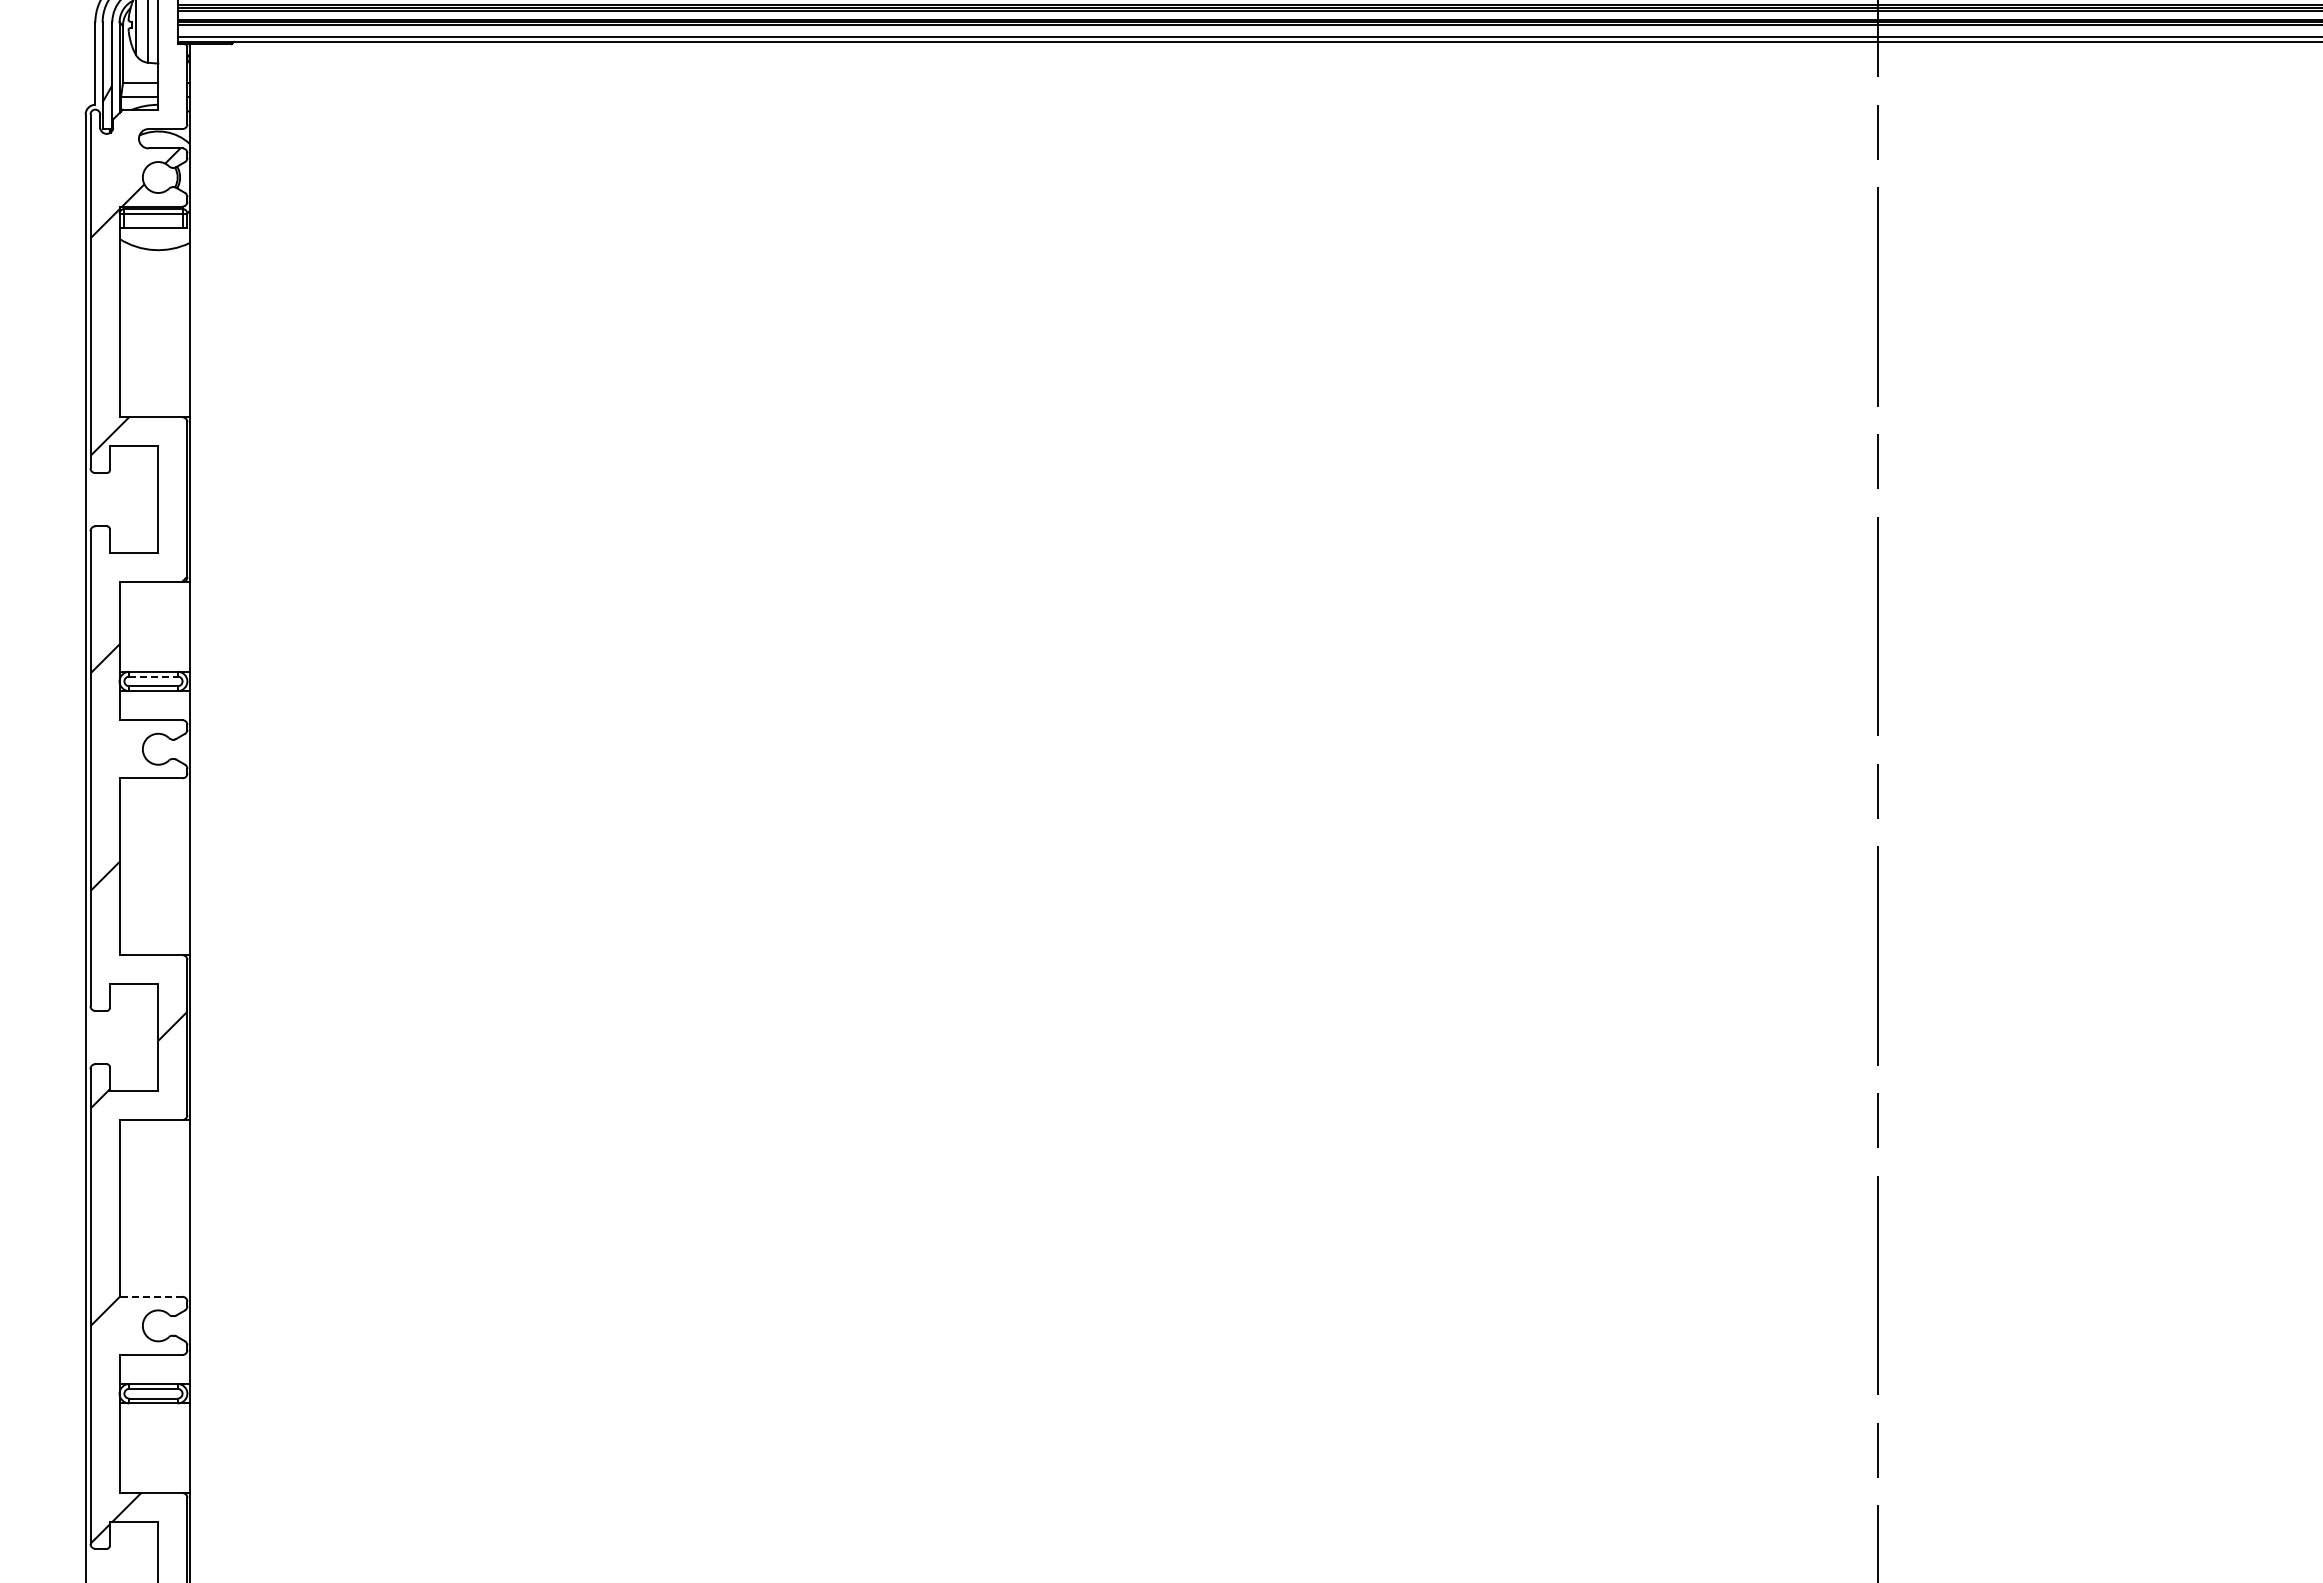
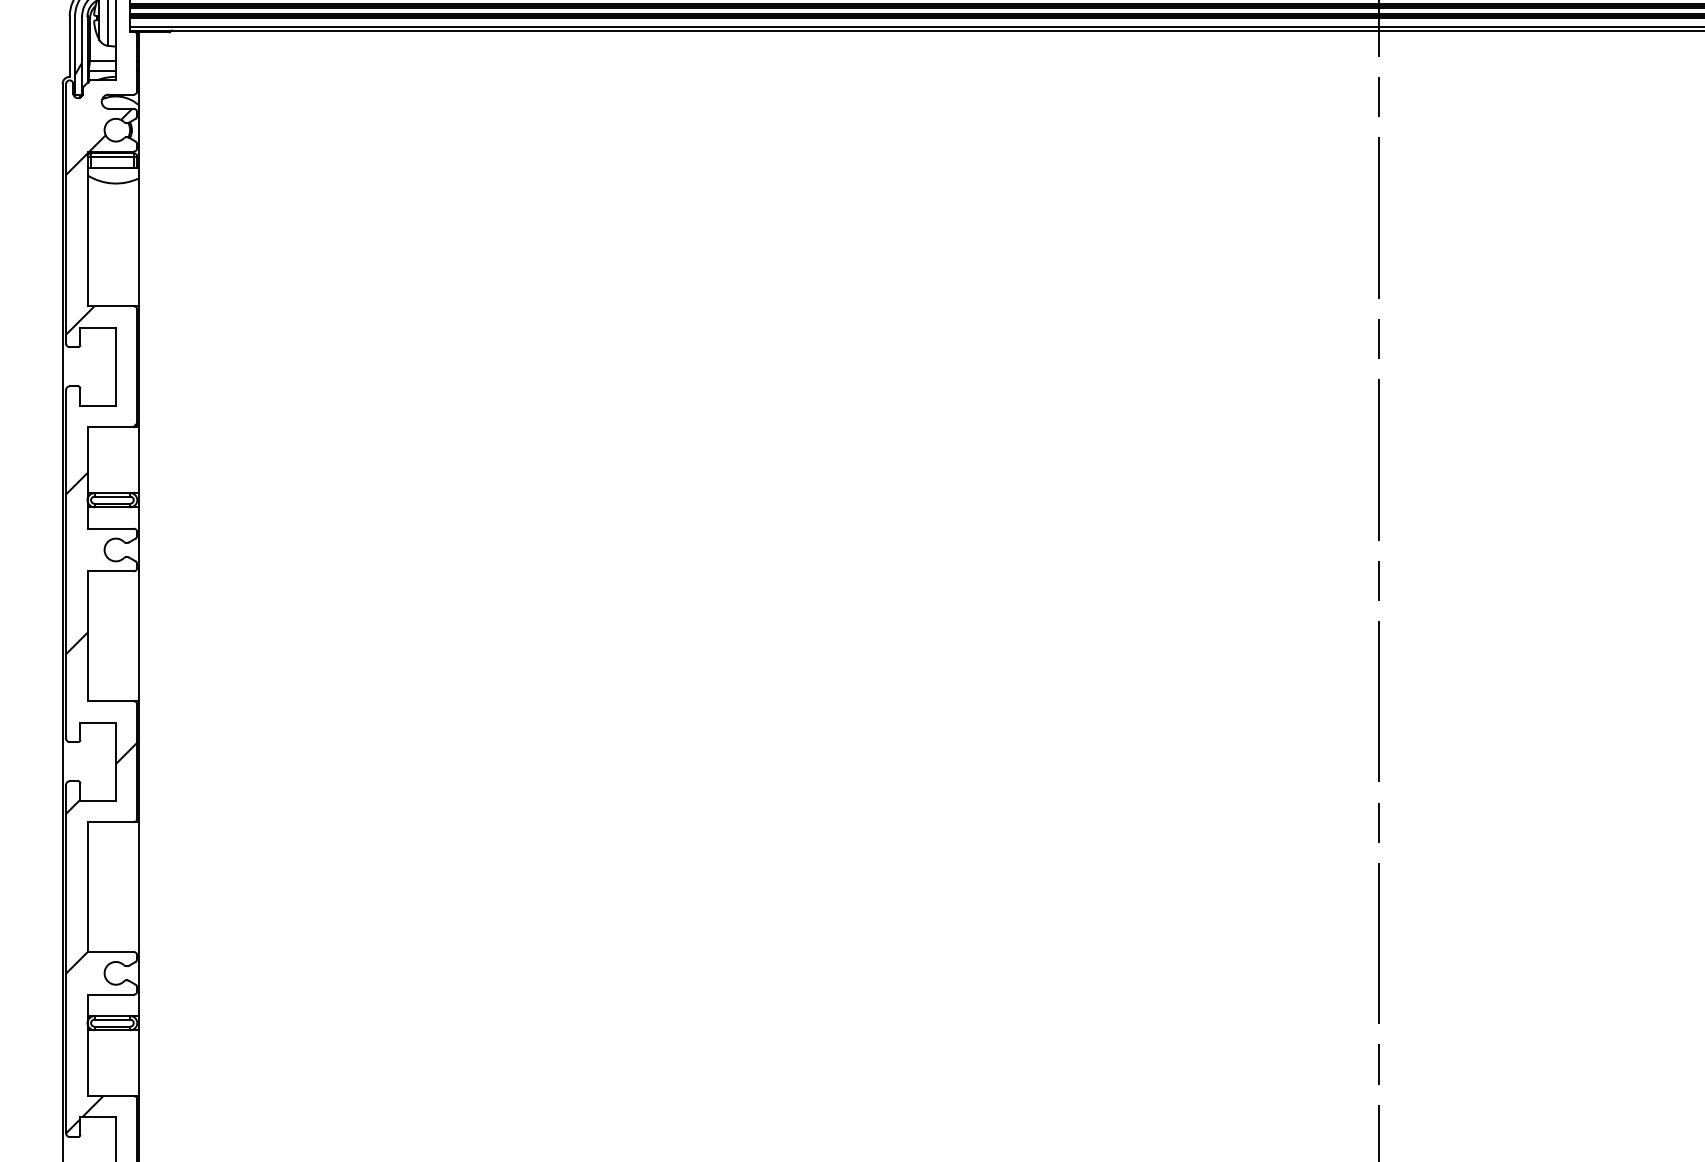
line: (153, 676) -> (112, 496), dashed -> solid
line: (150, 1296) -> (110, 951), dashed -> solid

